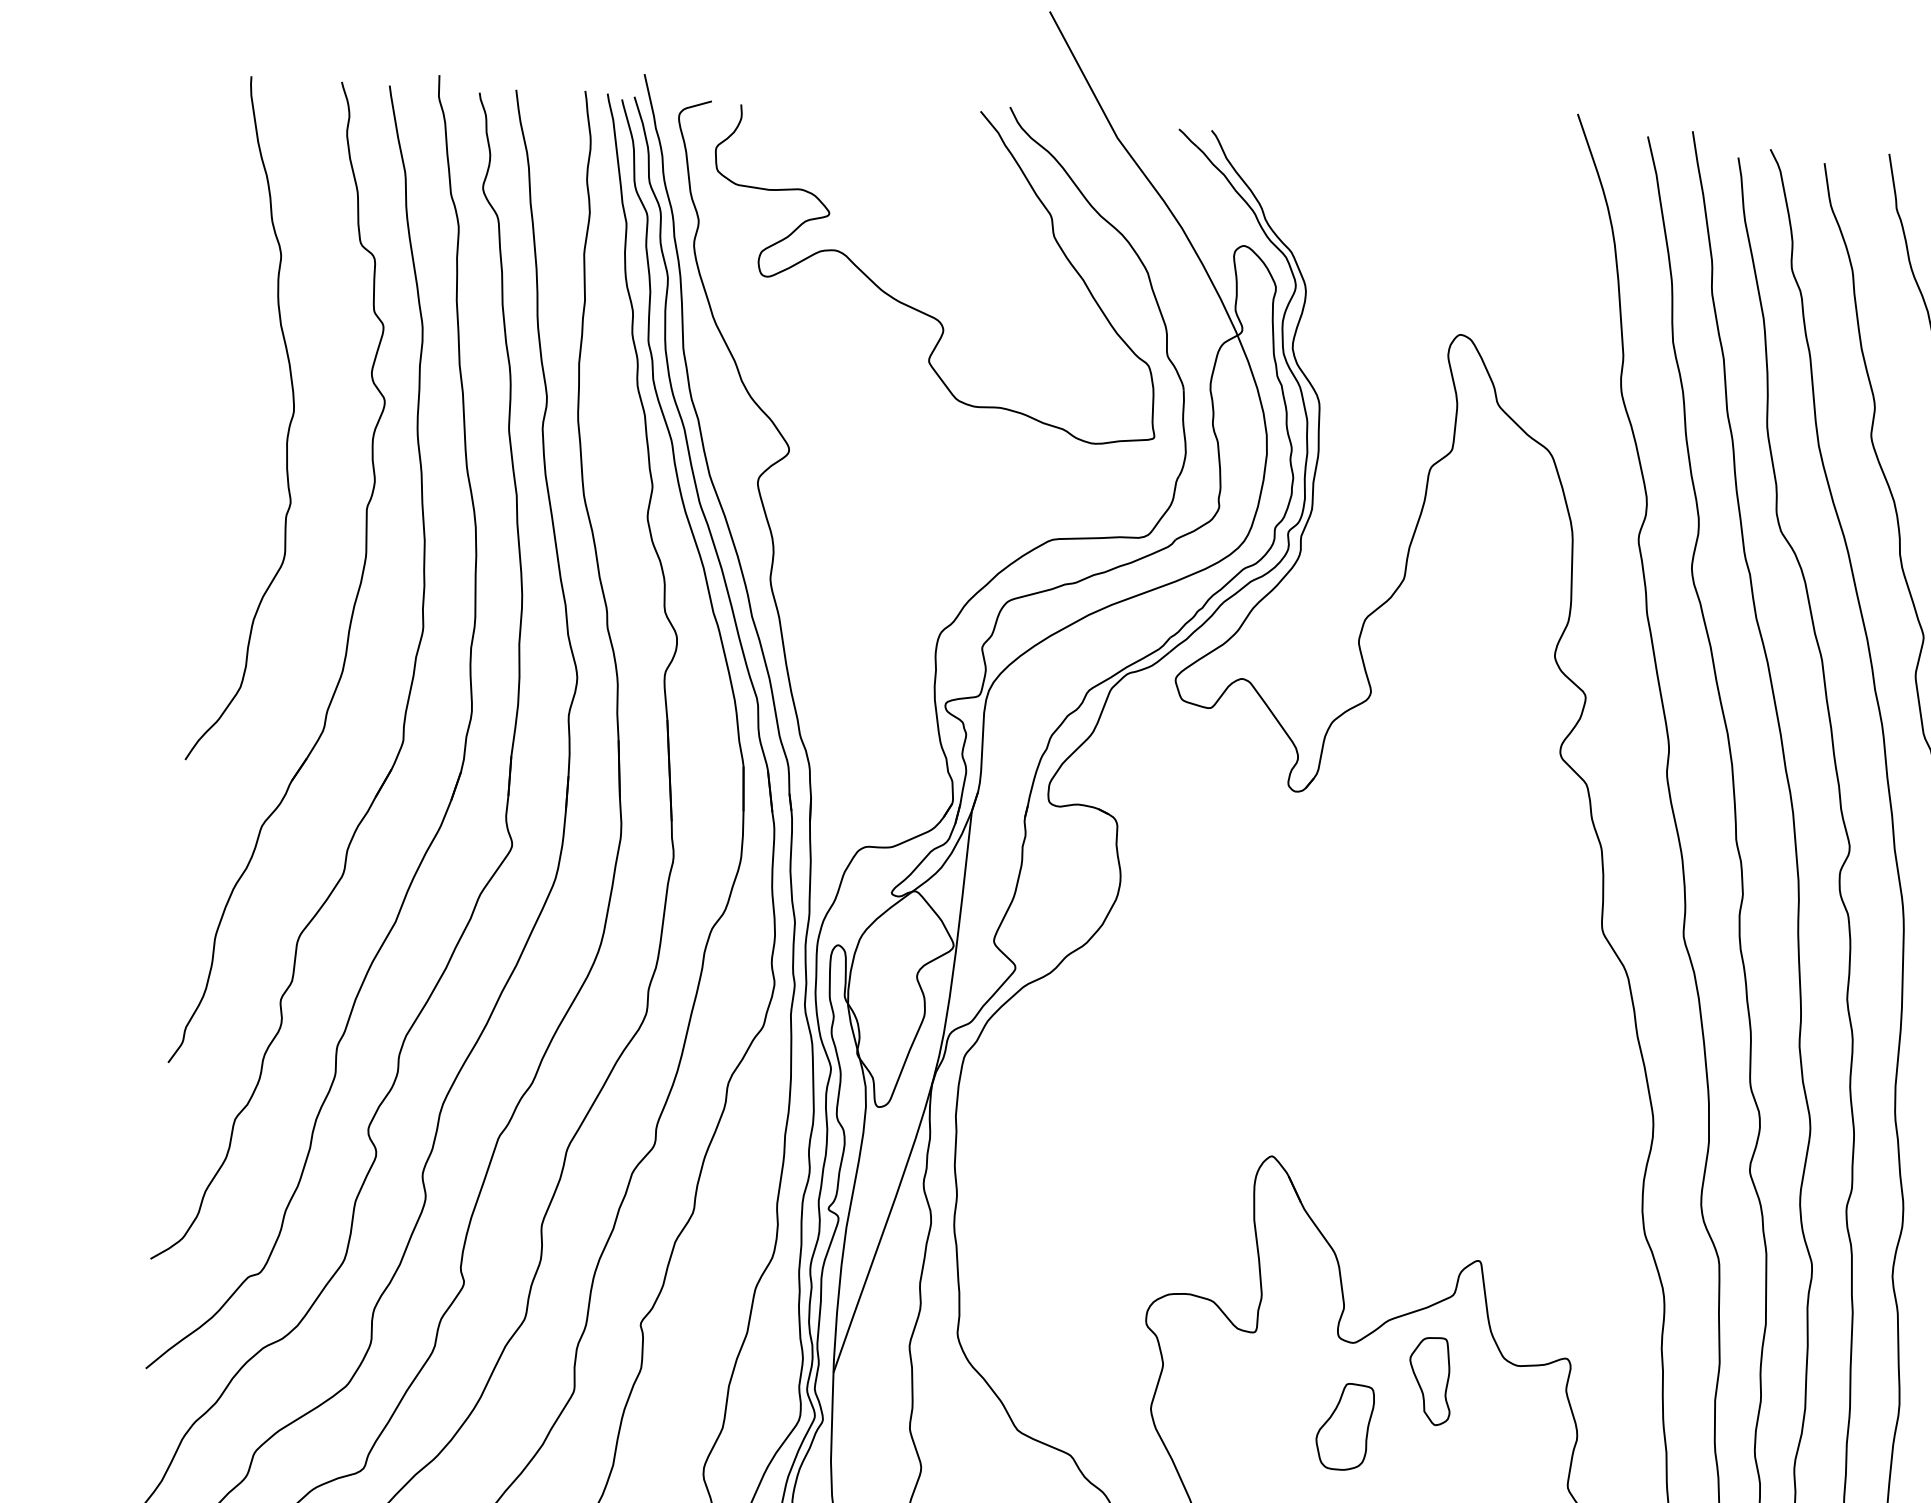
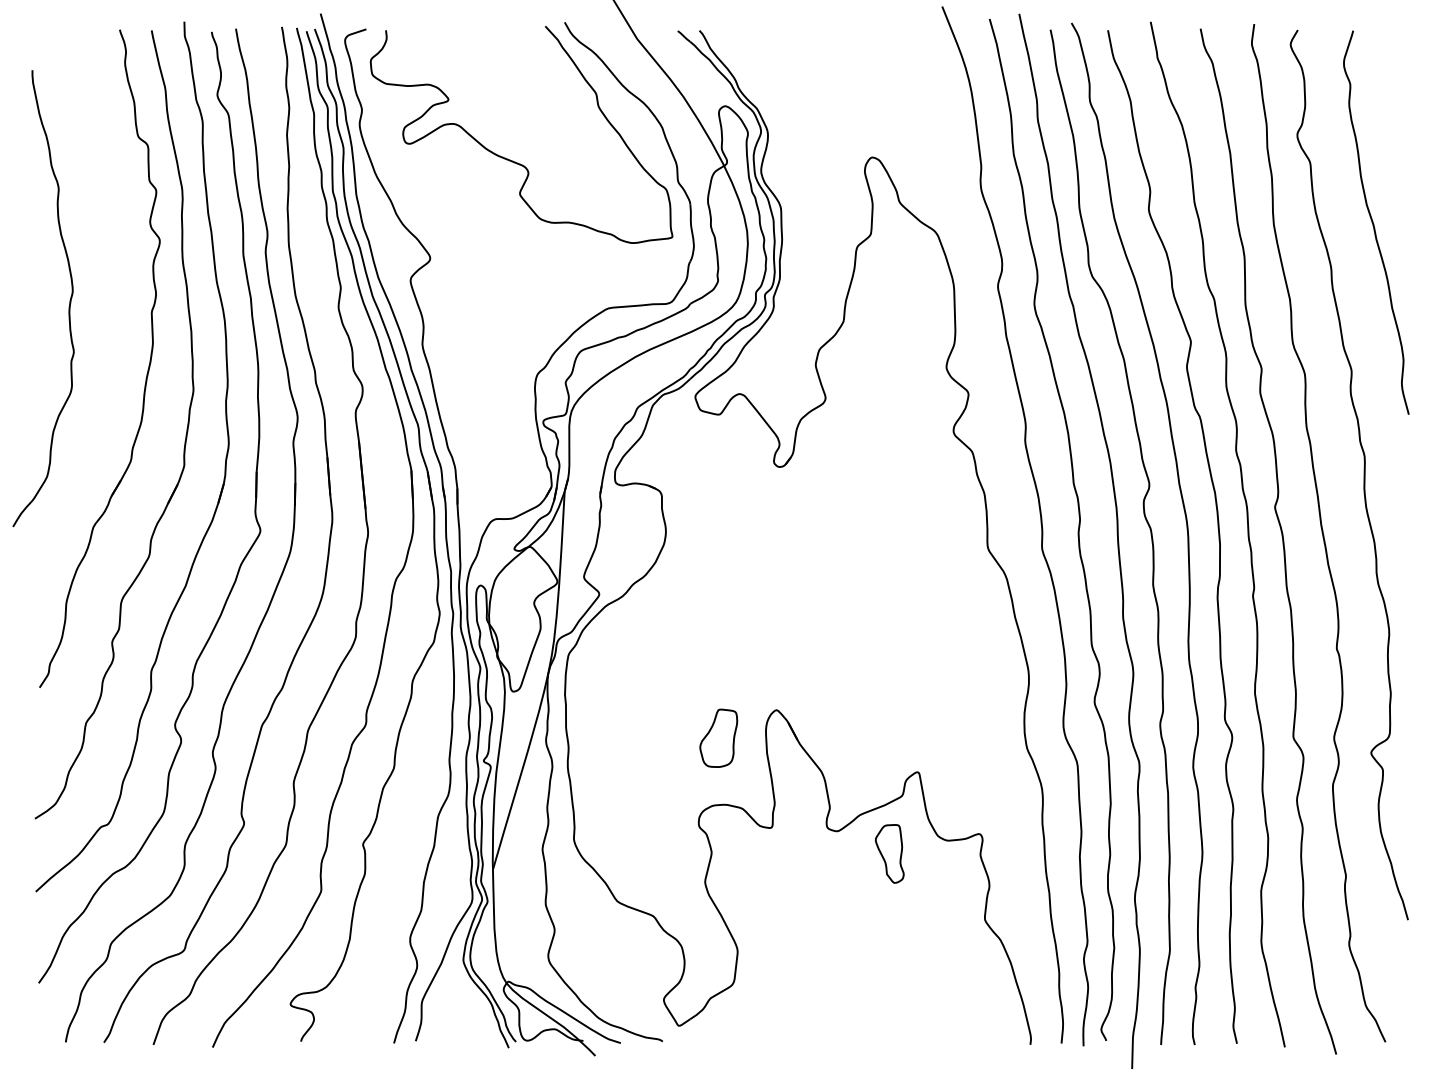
curve: (288, 424) -> (69, 300), moved
part: (1344, 1425) -> (718, 737), moved

